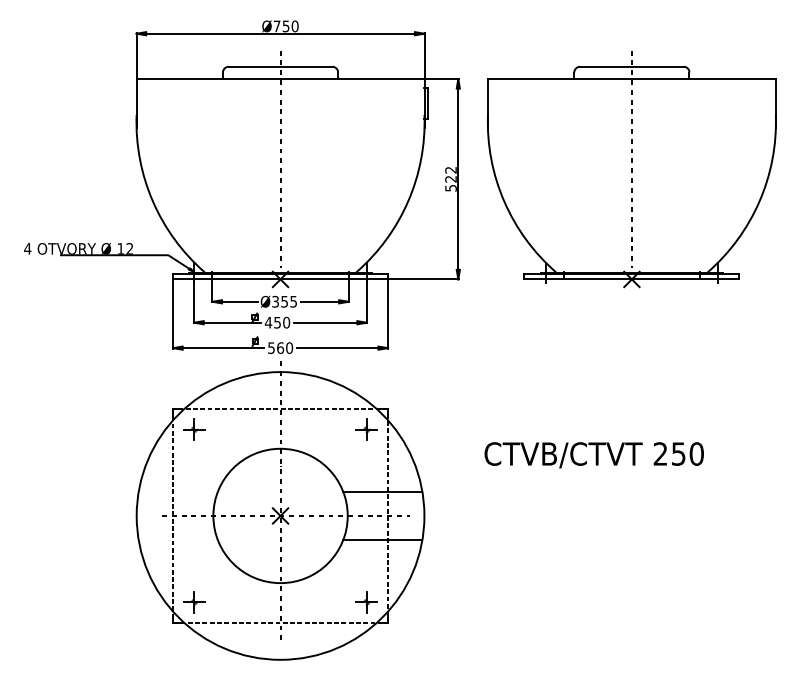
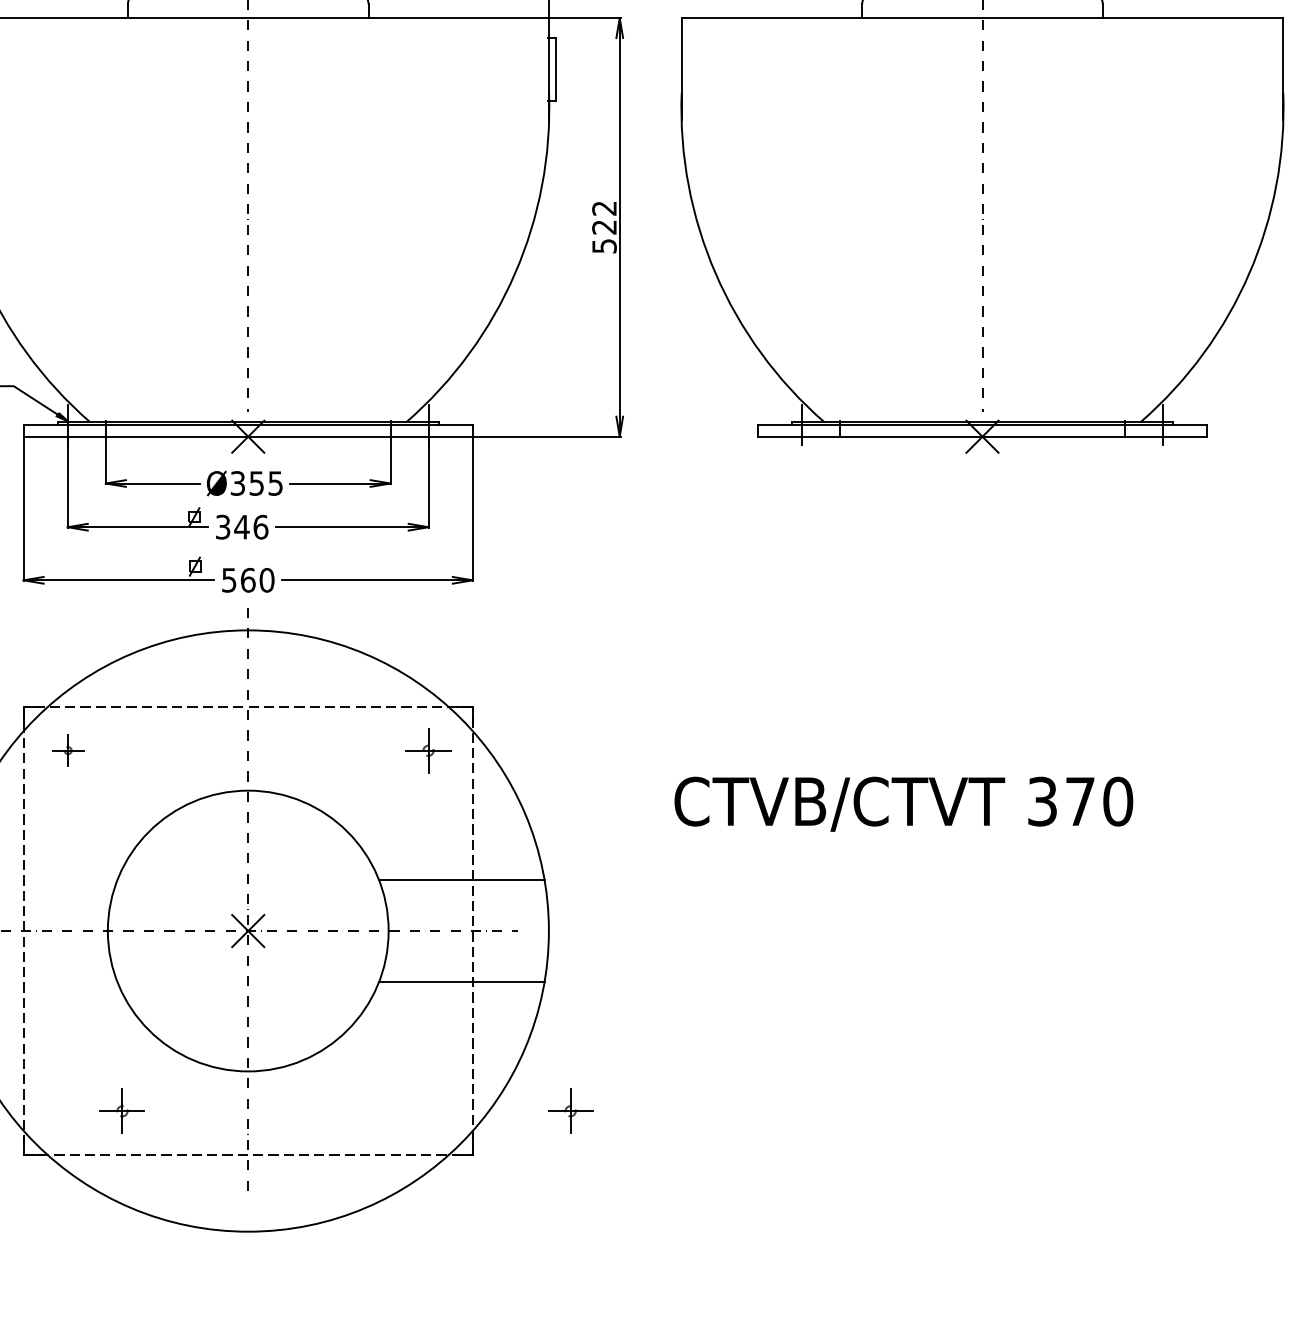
text: (277, 322) -> (241, 526), 450 -> 346
part: (194, 429) -> (68, 750), size x0.7
text: (669, 453) -> (1061, 800), 250 -> 370
part: (194, 602) -> (122, 1111), moved
part: (366, 602) -> (569, 1111), moved

